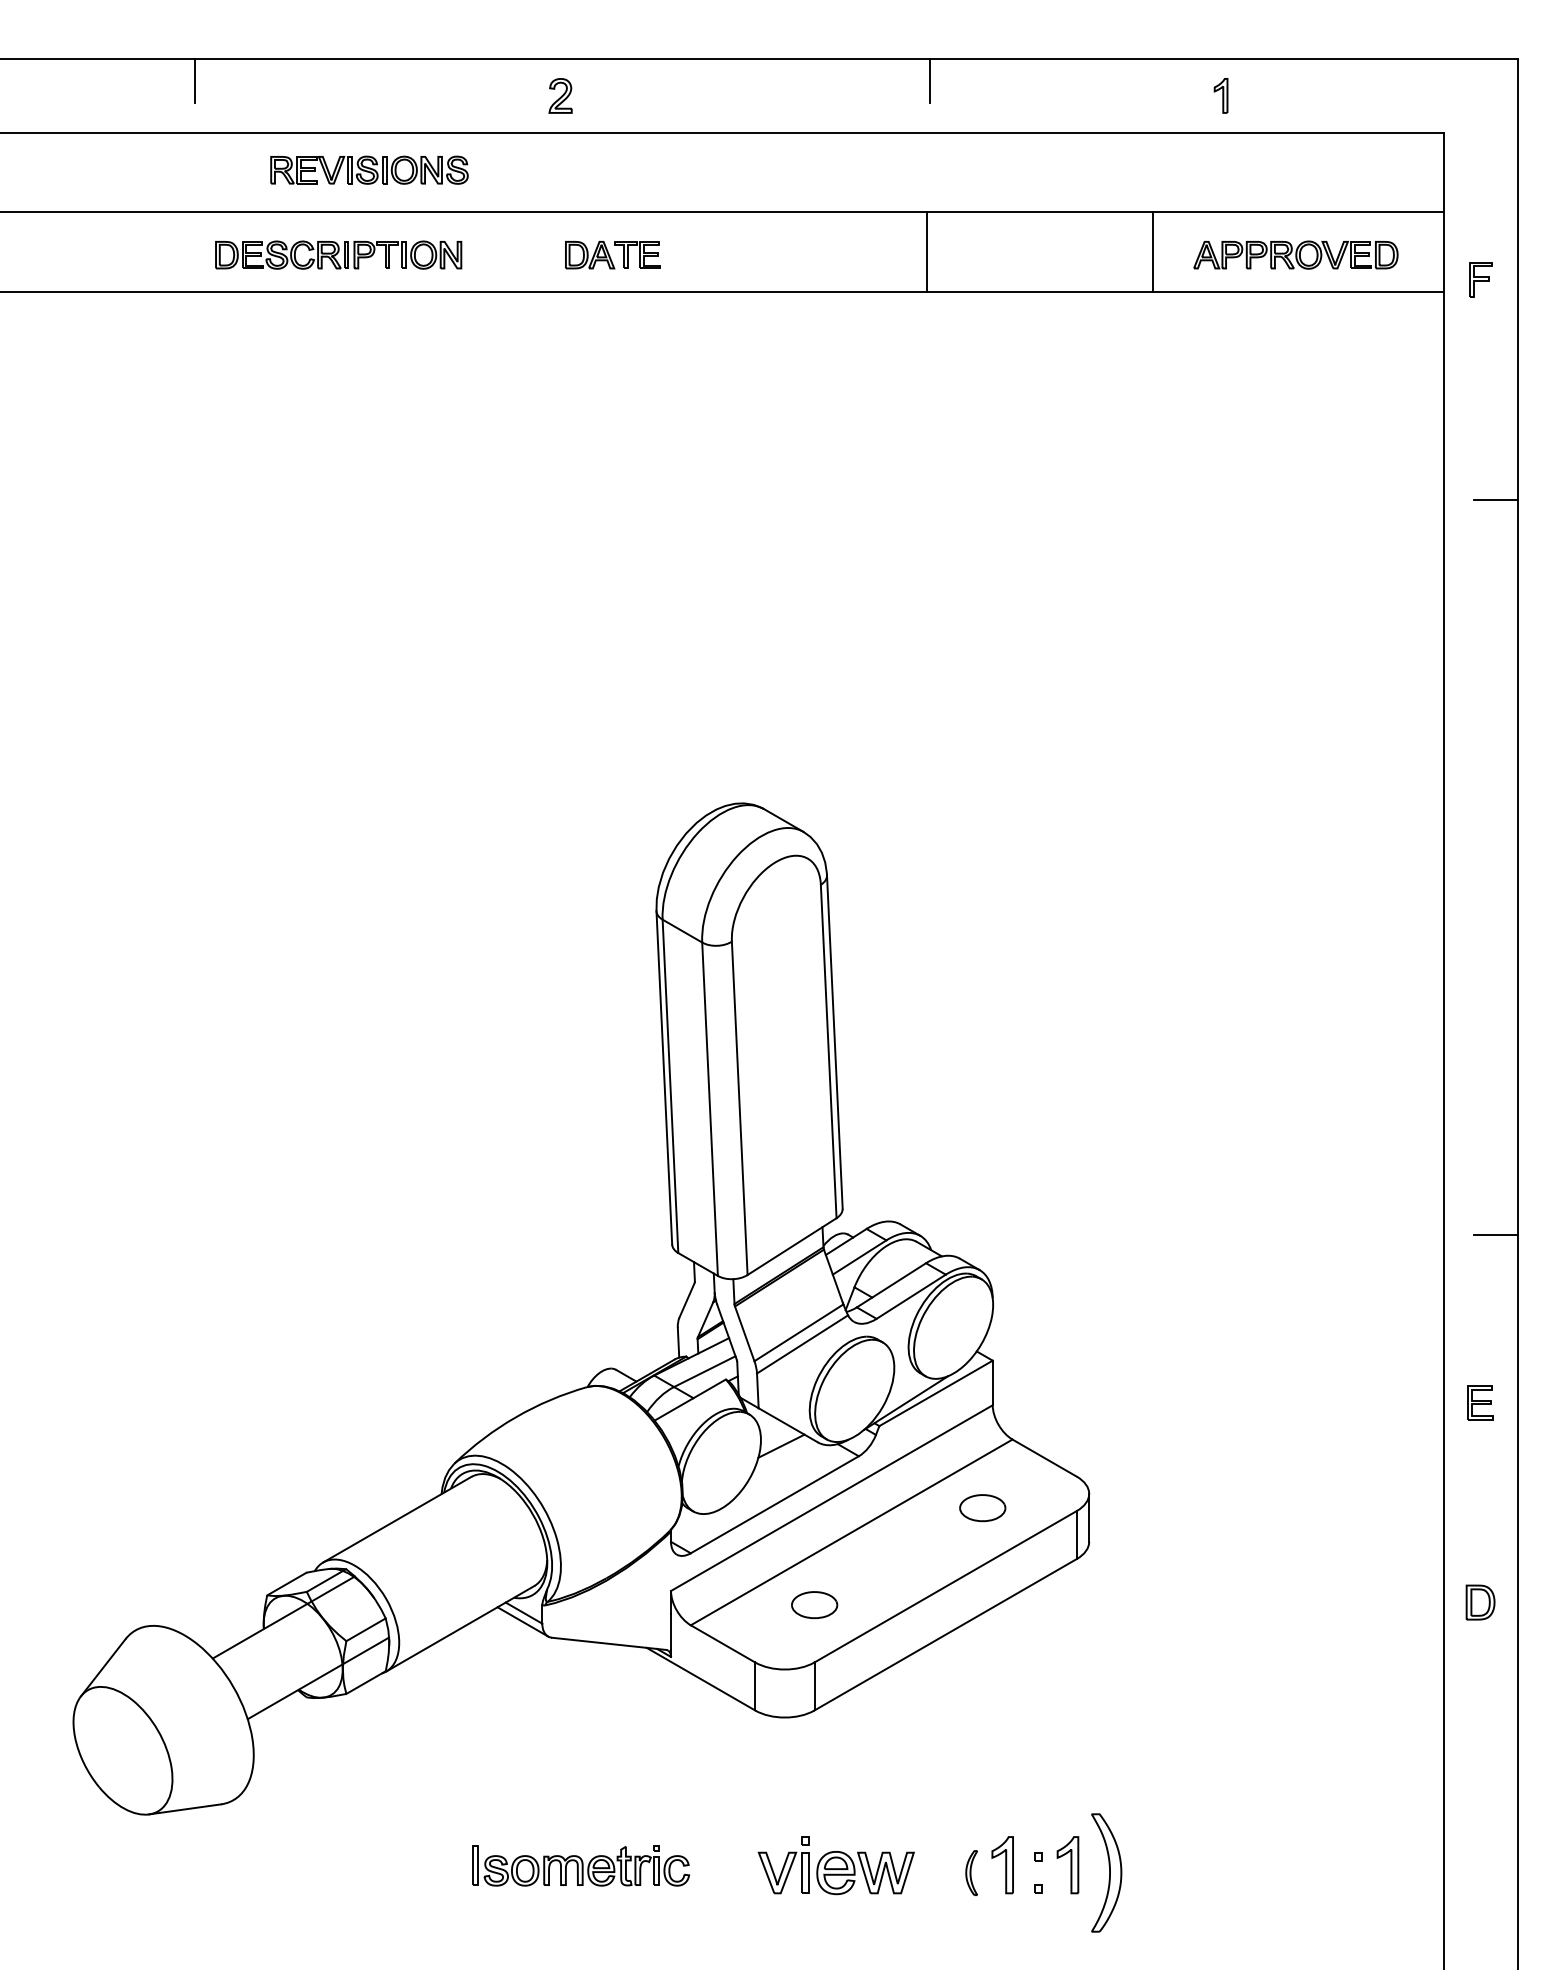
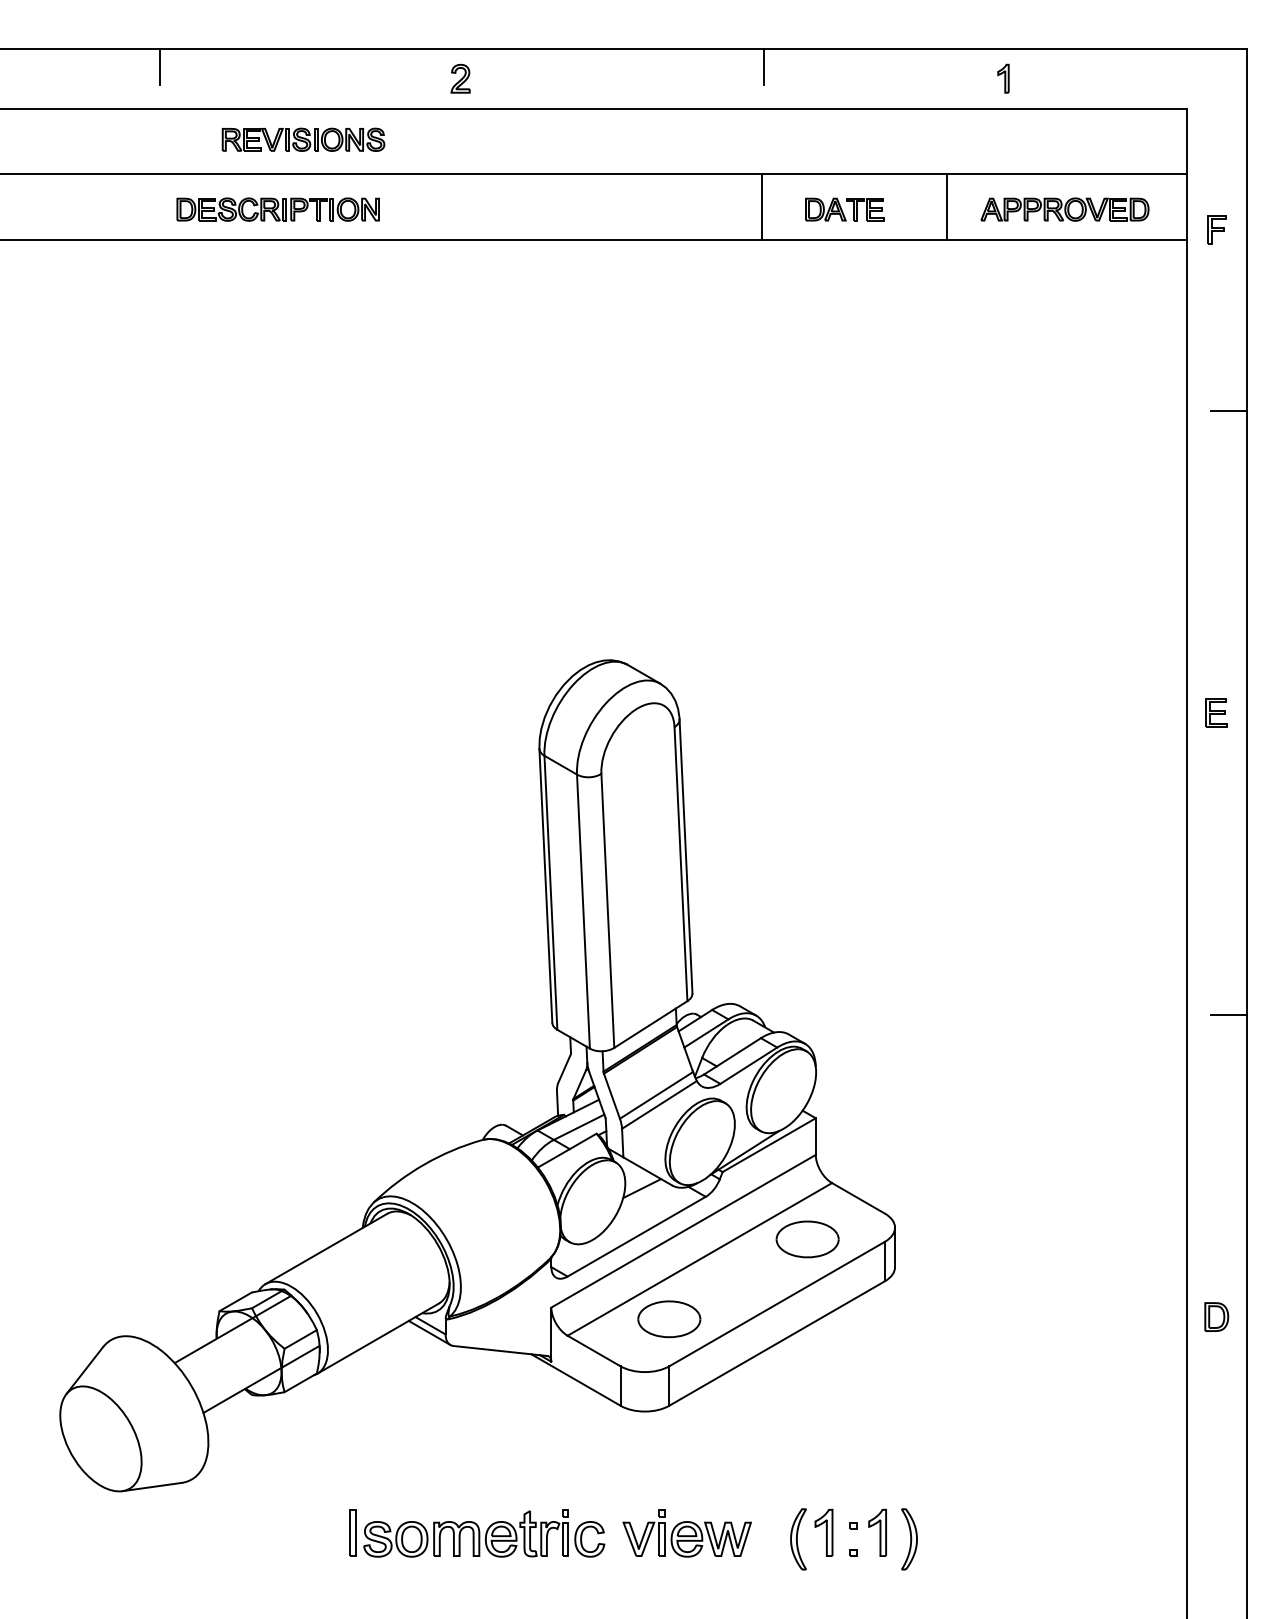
part: (612, 254) -> (844, 209), moved
part: (1480, 1402) -> (1216, 712), moved
part: (982, 1508) -> (807, 1239), size x1.67
part: (814, 1604) -> (669, 1318), size x1.67
part: (581, 1865) -> (477, 1533), size x1.43
part: (971, 1873) -> (798, 1539), size x1.67
part: (1106, 1873) -> (909, 1539), size x0.62

